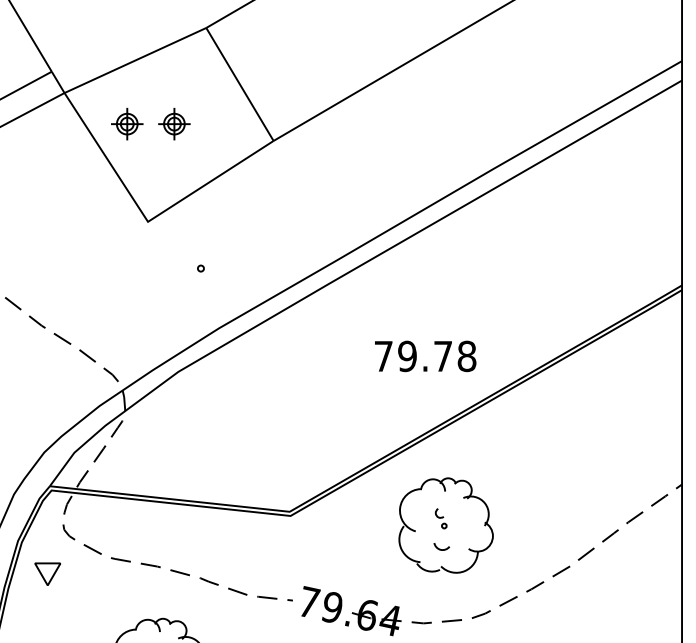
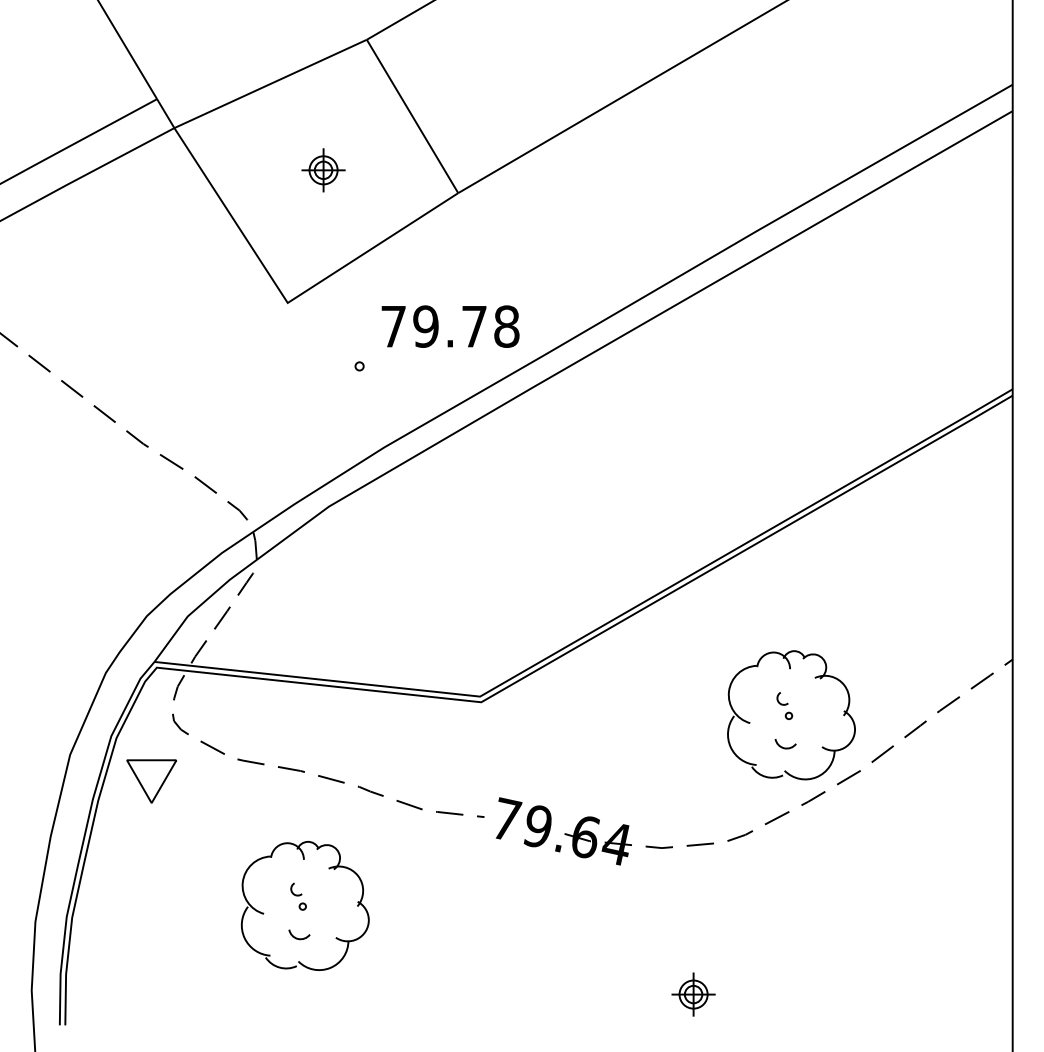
part: (127, 124) -> (259, 170), removed
text: (425, 356) -> (450, 326), moved
part: (446, 525) -> (791, 715), moved
part: (47, 574) -> (151, 781), size x1.43

